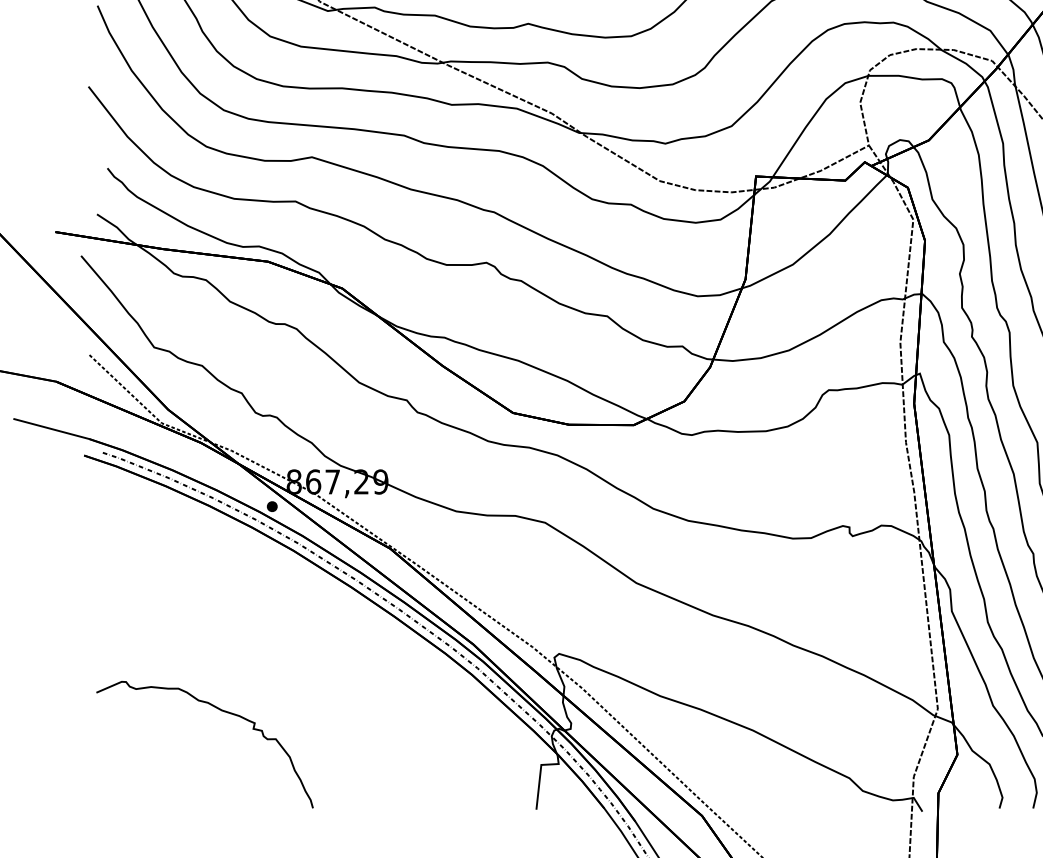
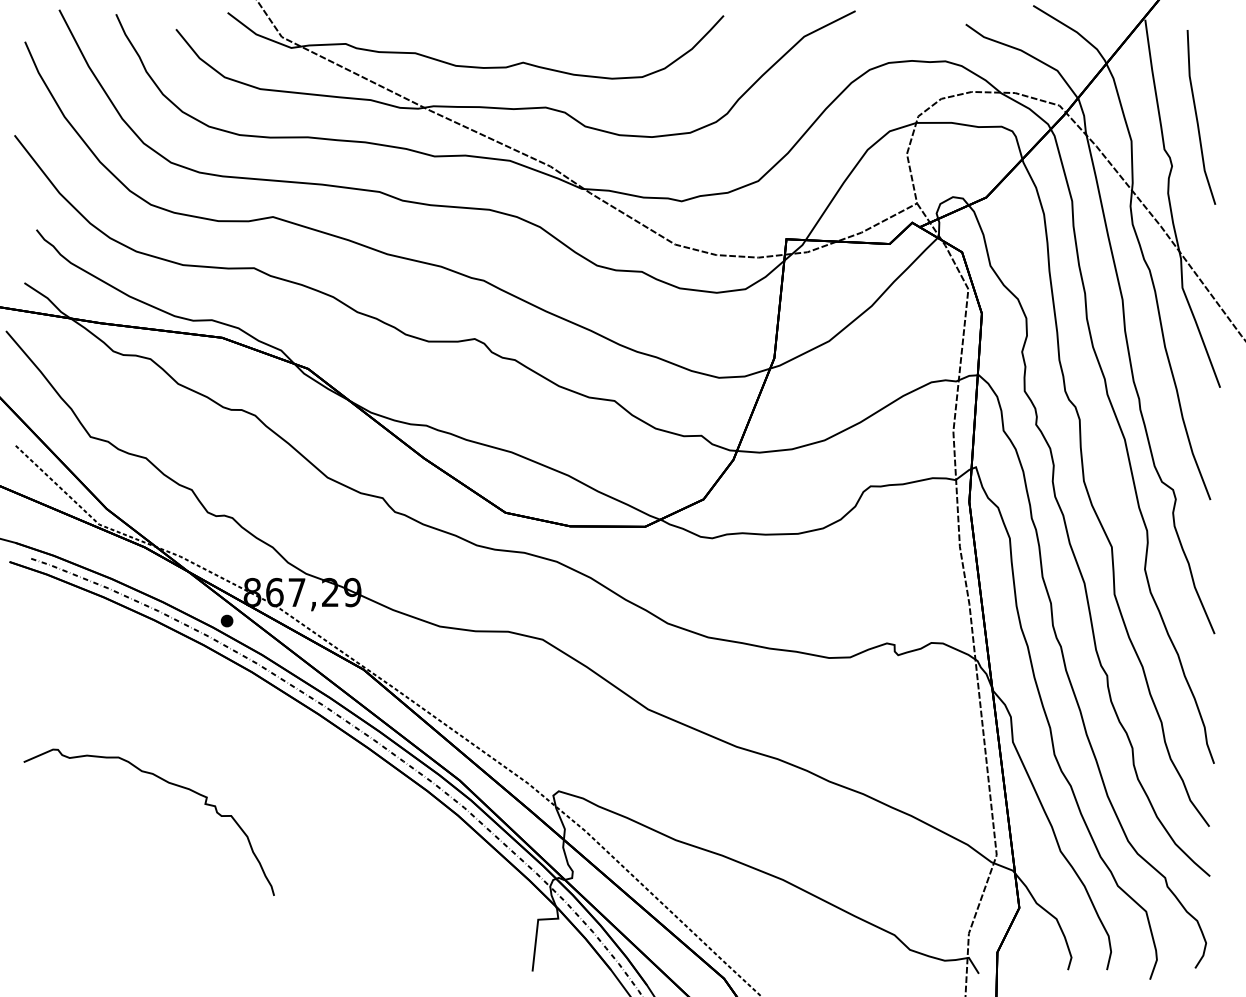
curve: (221, 711) -> (168, 783), moved

